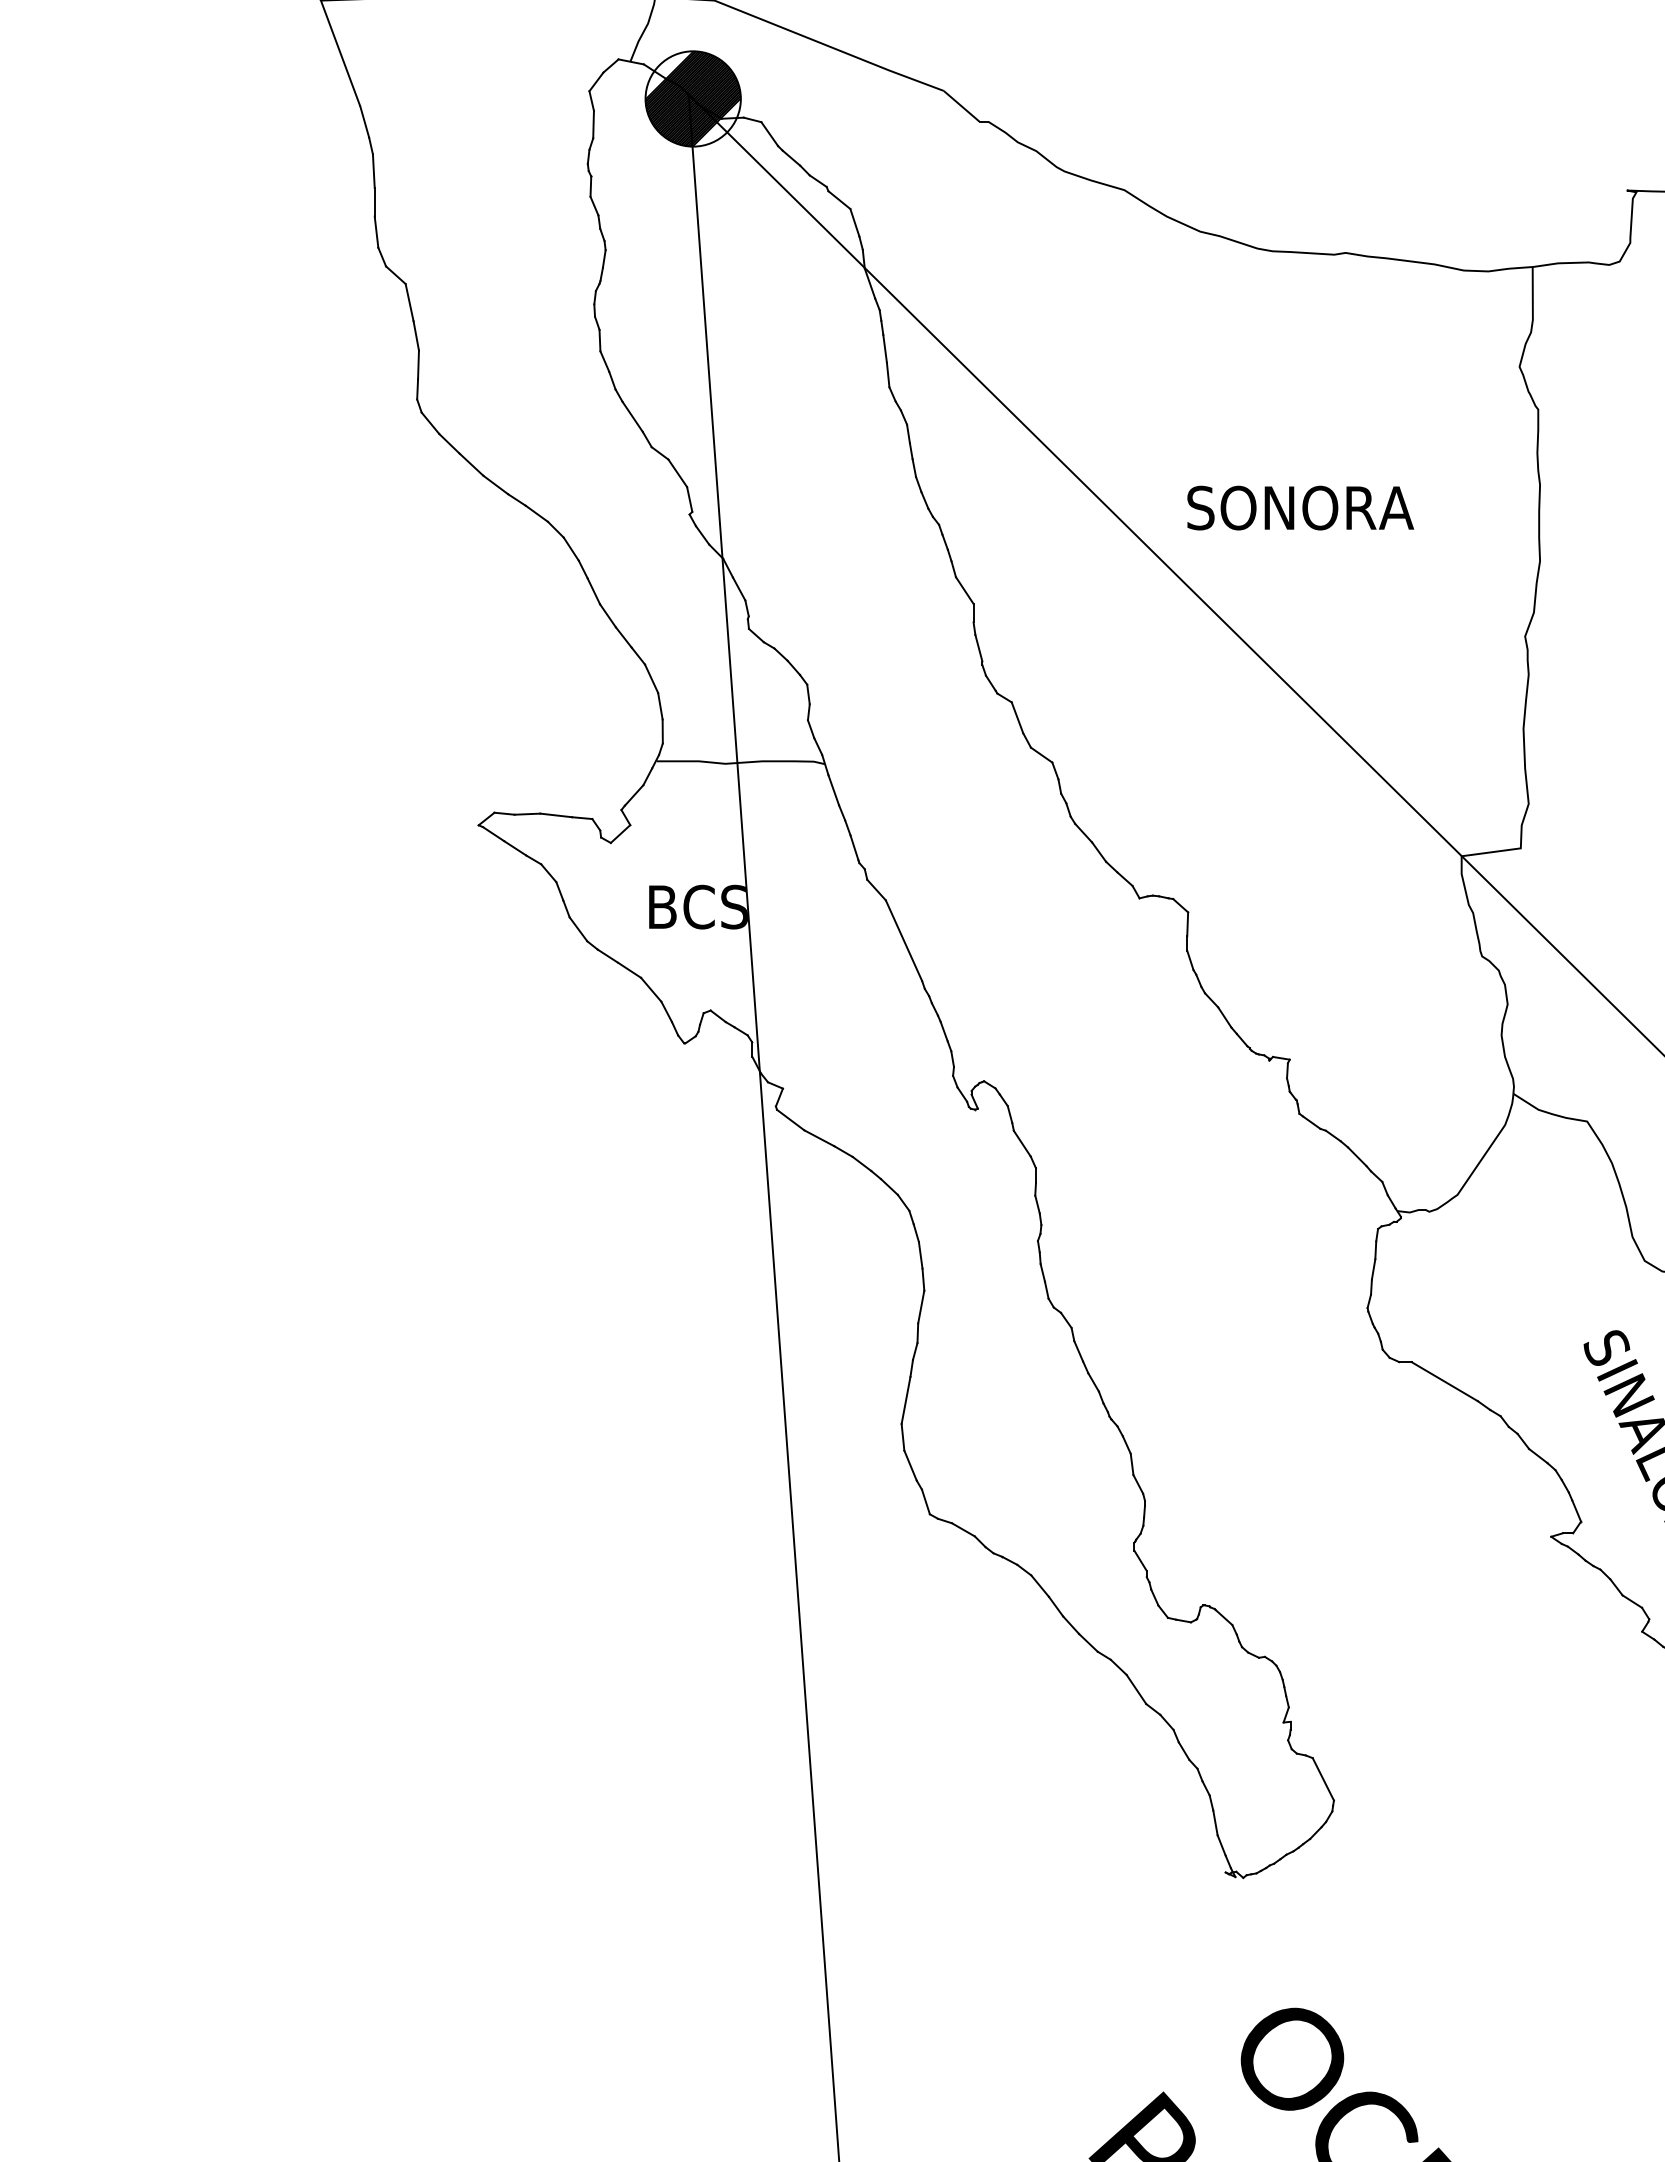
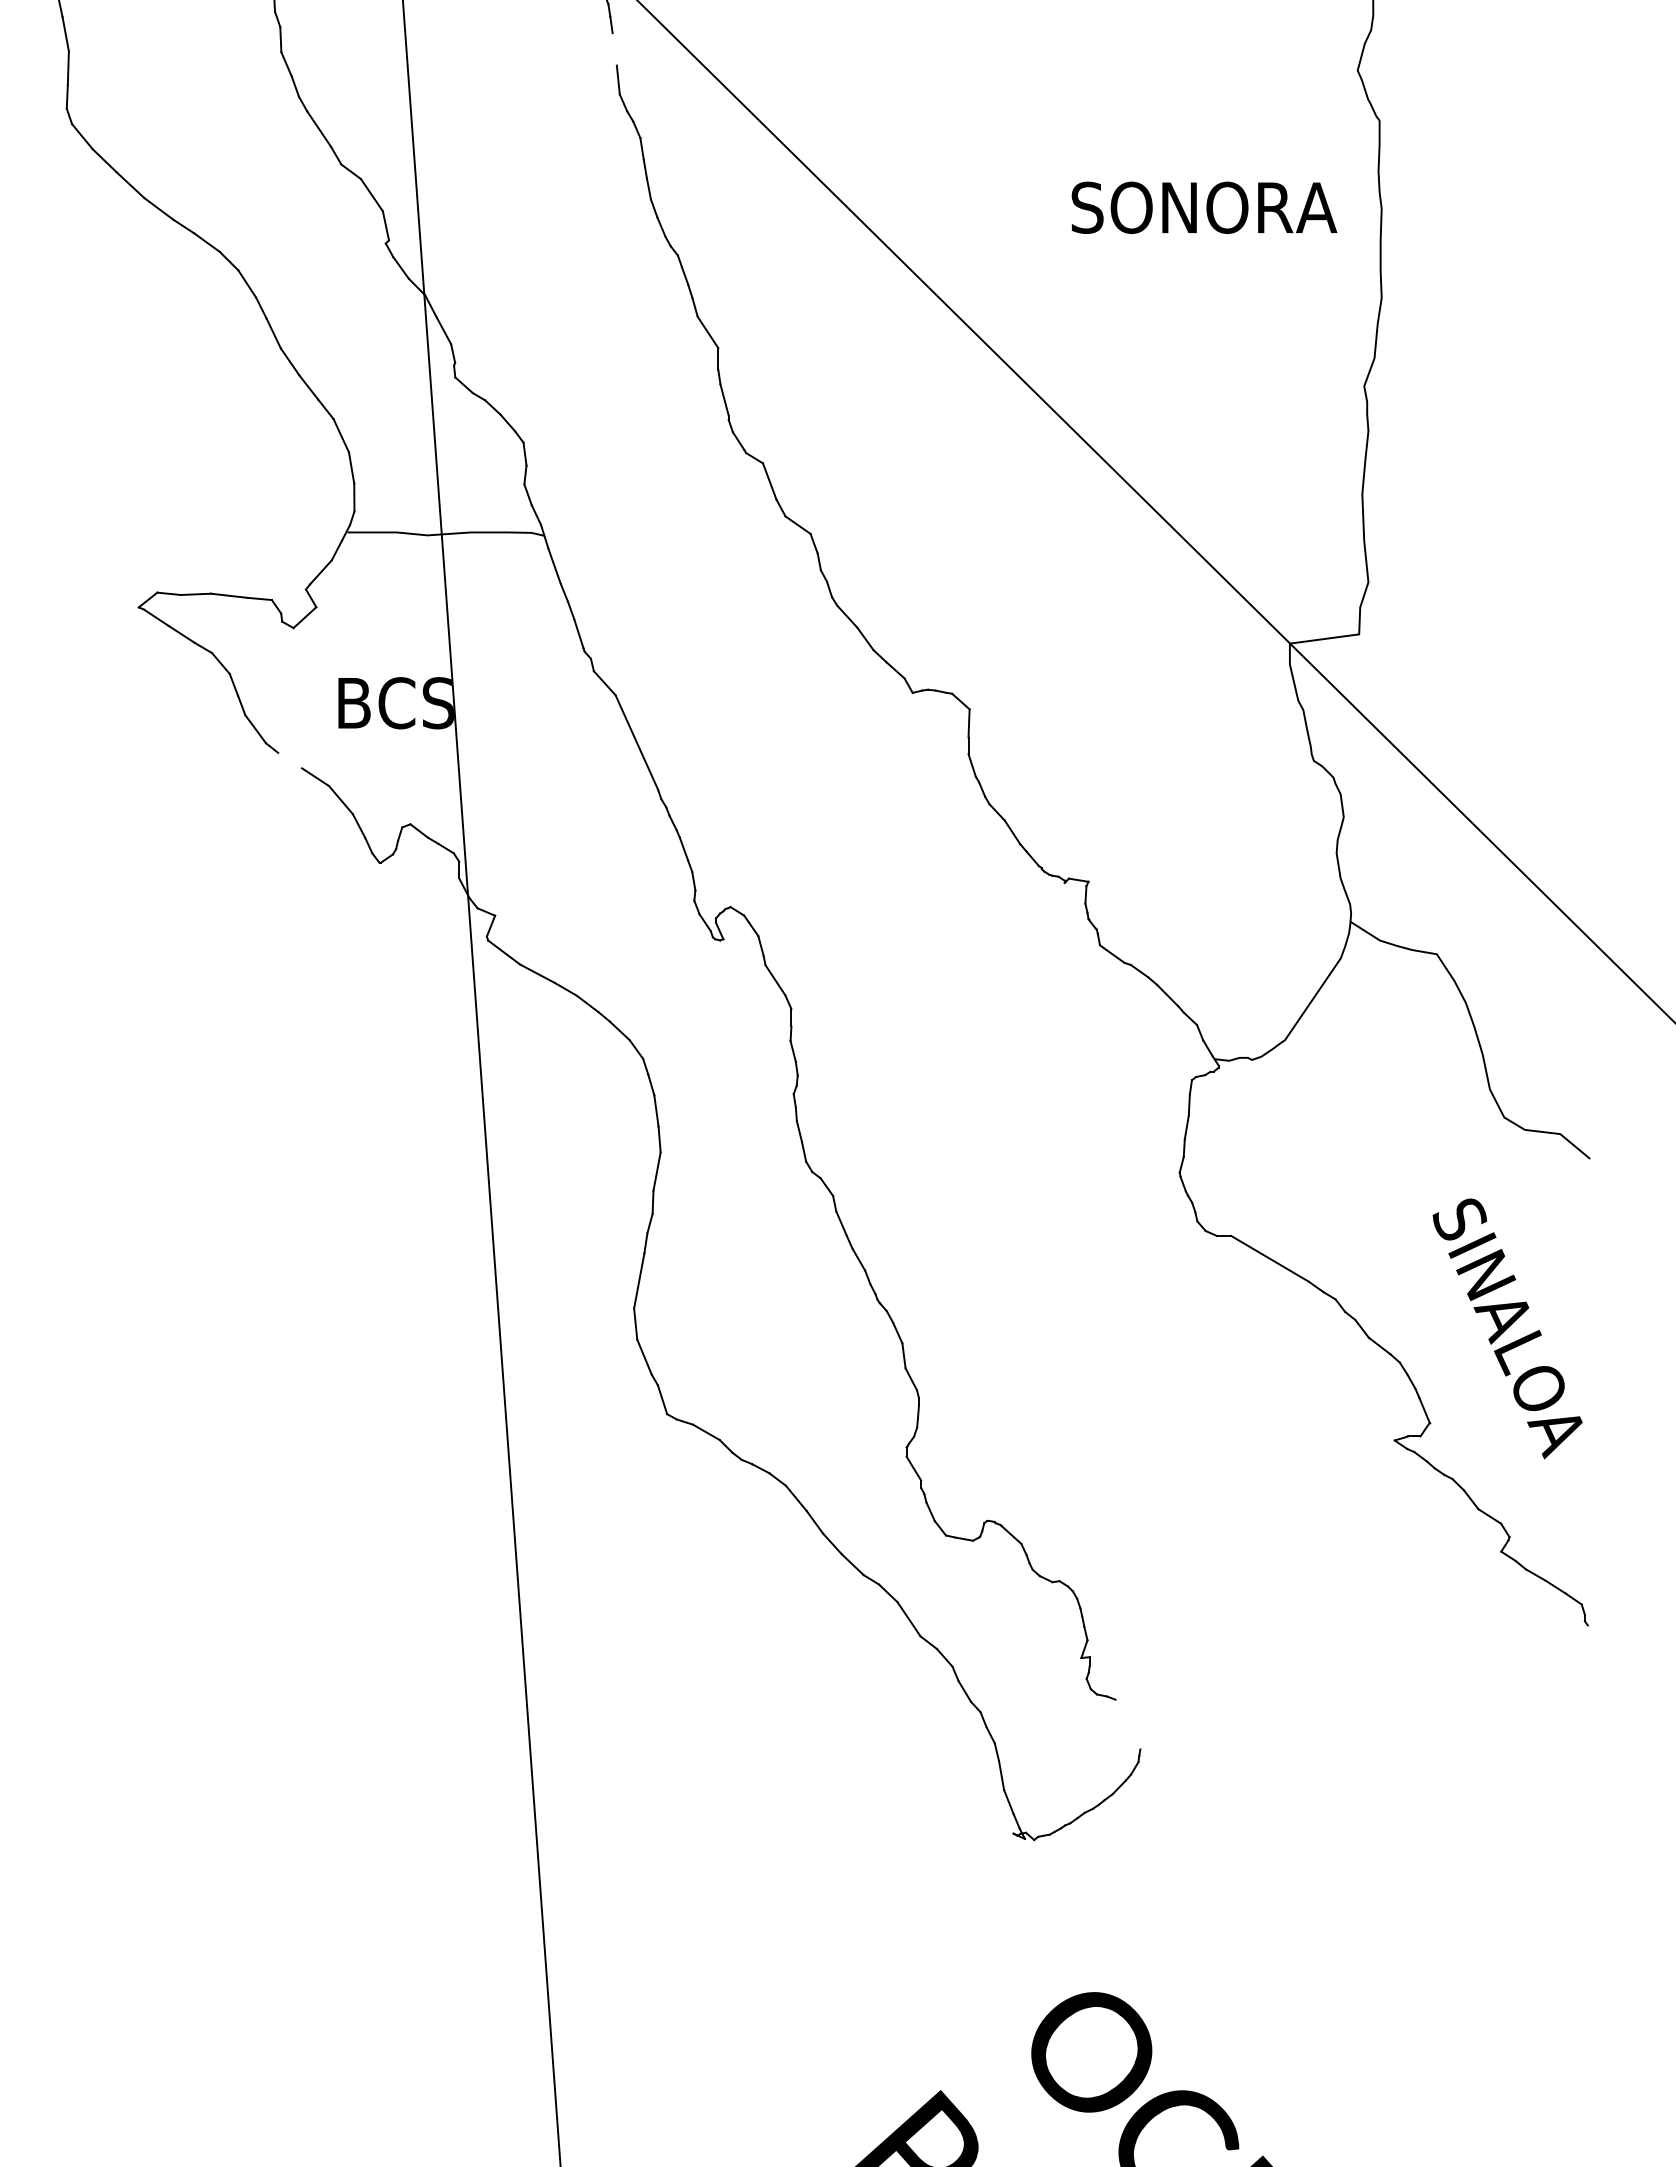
line: (884, 348) -> (614, 49), removed
text: (1300, 507) -> (1204, 207), moved
line: (607, 955) -> (289, 759), removed
line: (1322, 1779) -> (1126, 1724), removed

